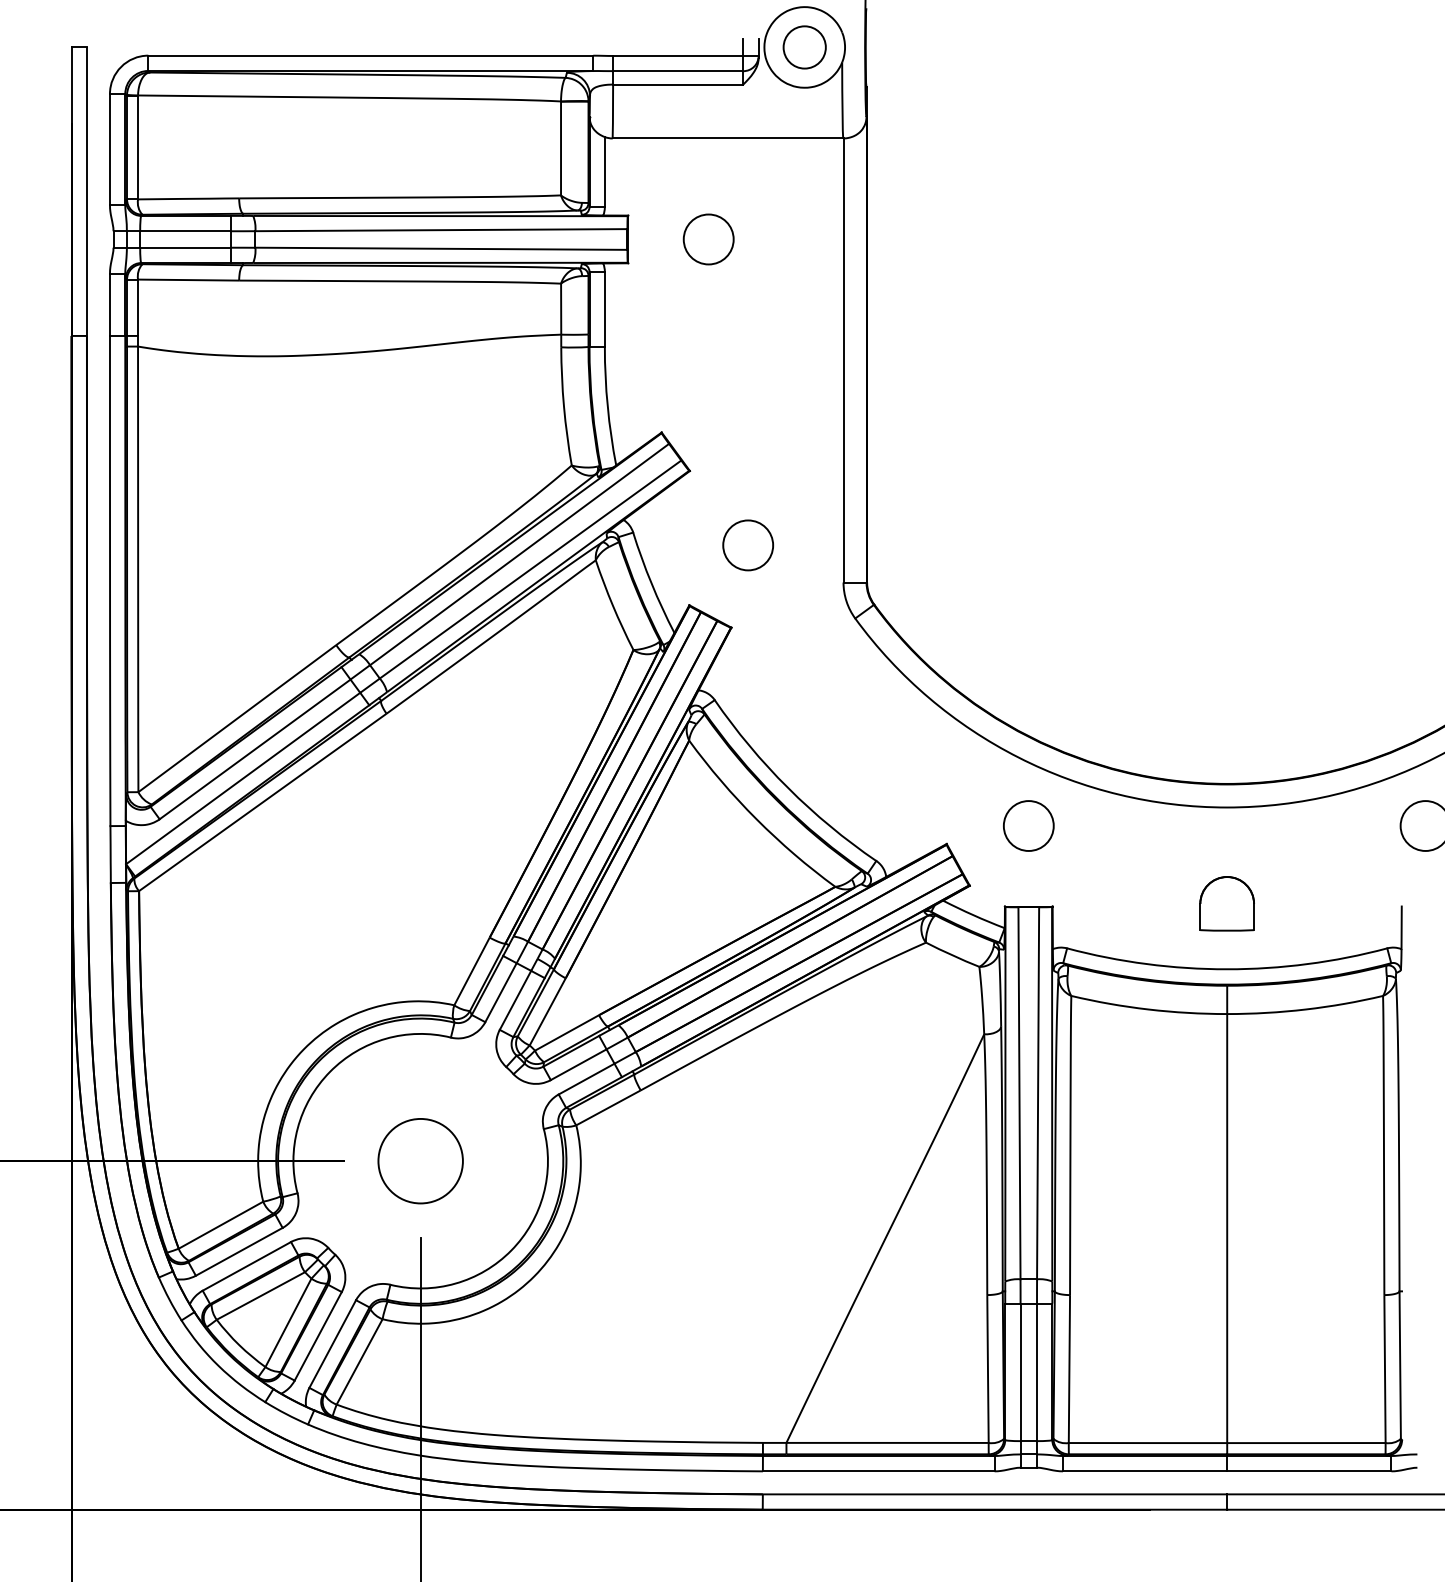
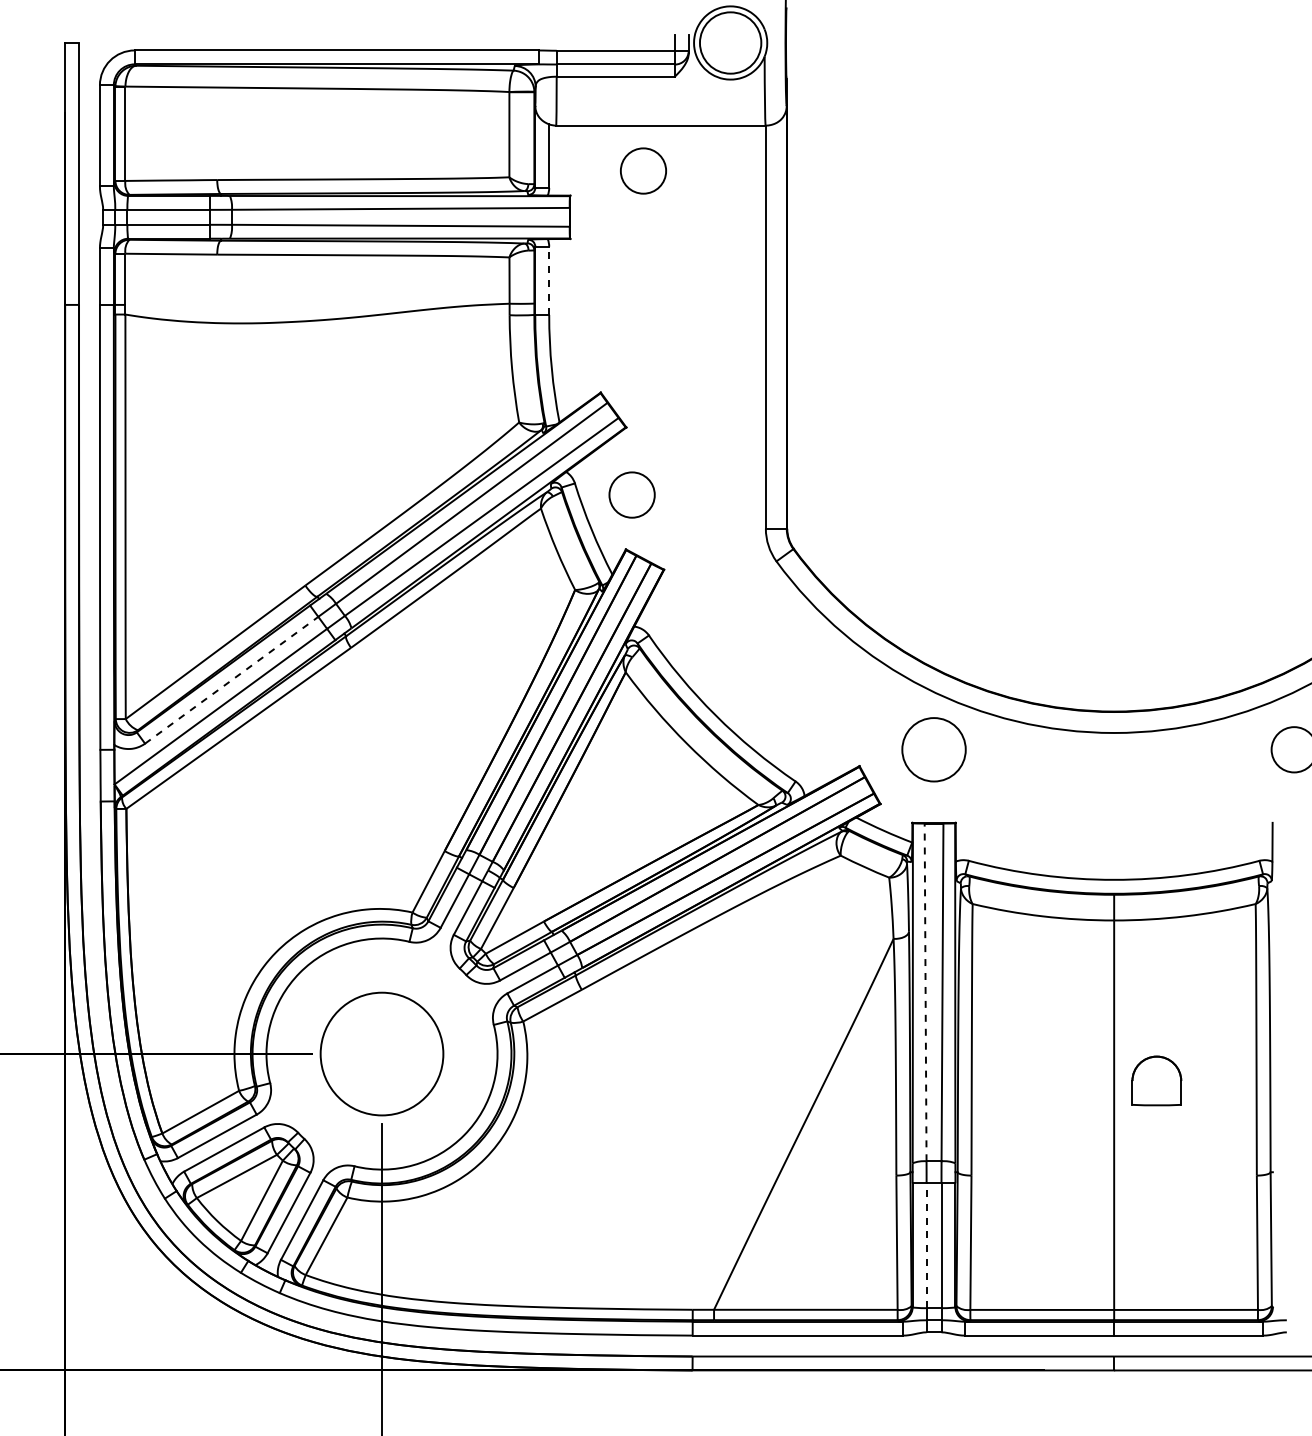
circle: (804, 47) -> (730, 43), size x1.6
circle: (708, 239) -> (643, 171), moved
line: (604, 309) -> (548, 280), solid -> dashed
circle: (748, 545) -> (632, 495), moved
line: (255, 749) -> (232, 680), solid -> dashed
circle: (1028, 825) -> (933, 749), size x1.4
part: (1226, 903) -> (1156, 1080), moved
line: (1019, 1093) -> (925, 992), solid -> dashed
circle: (420, 1160) -> (381, 1053), size x1.6
line: (1020, 1372) -> (926, 1245), solid -> dashed

